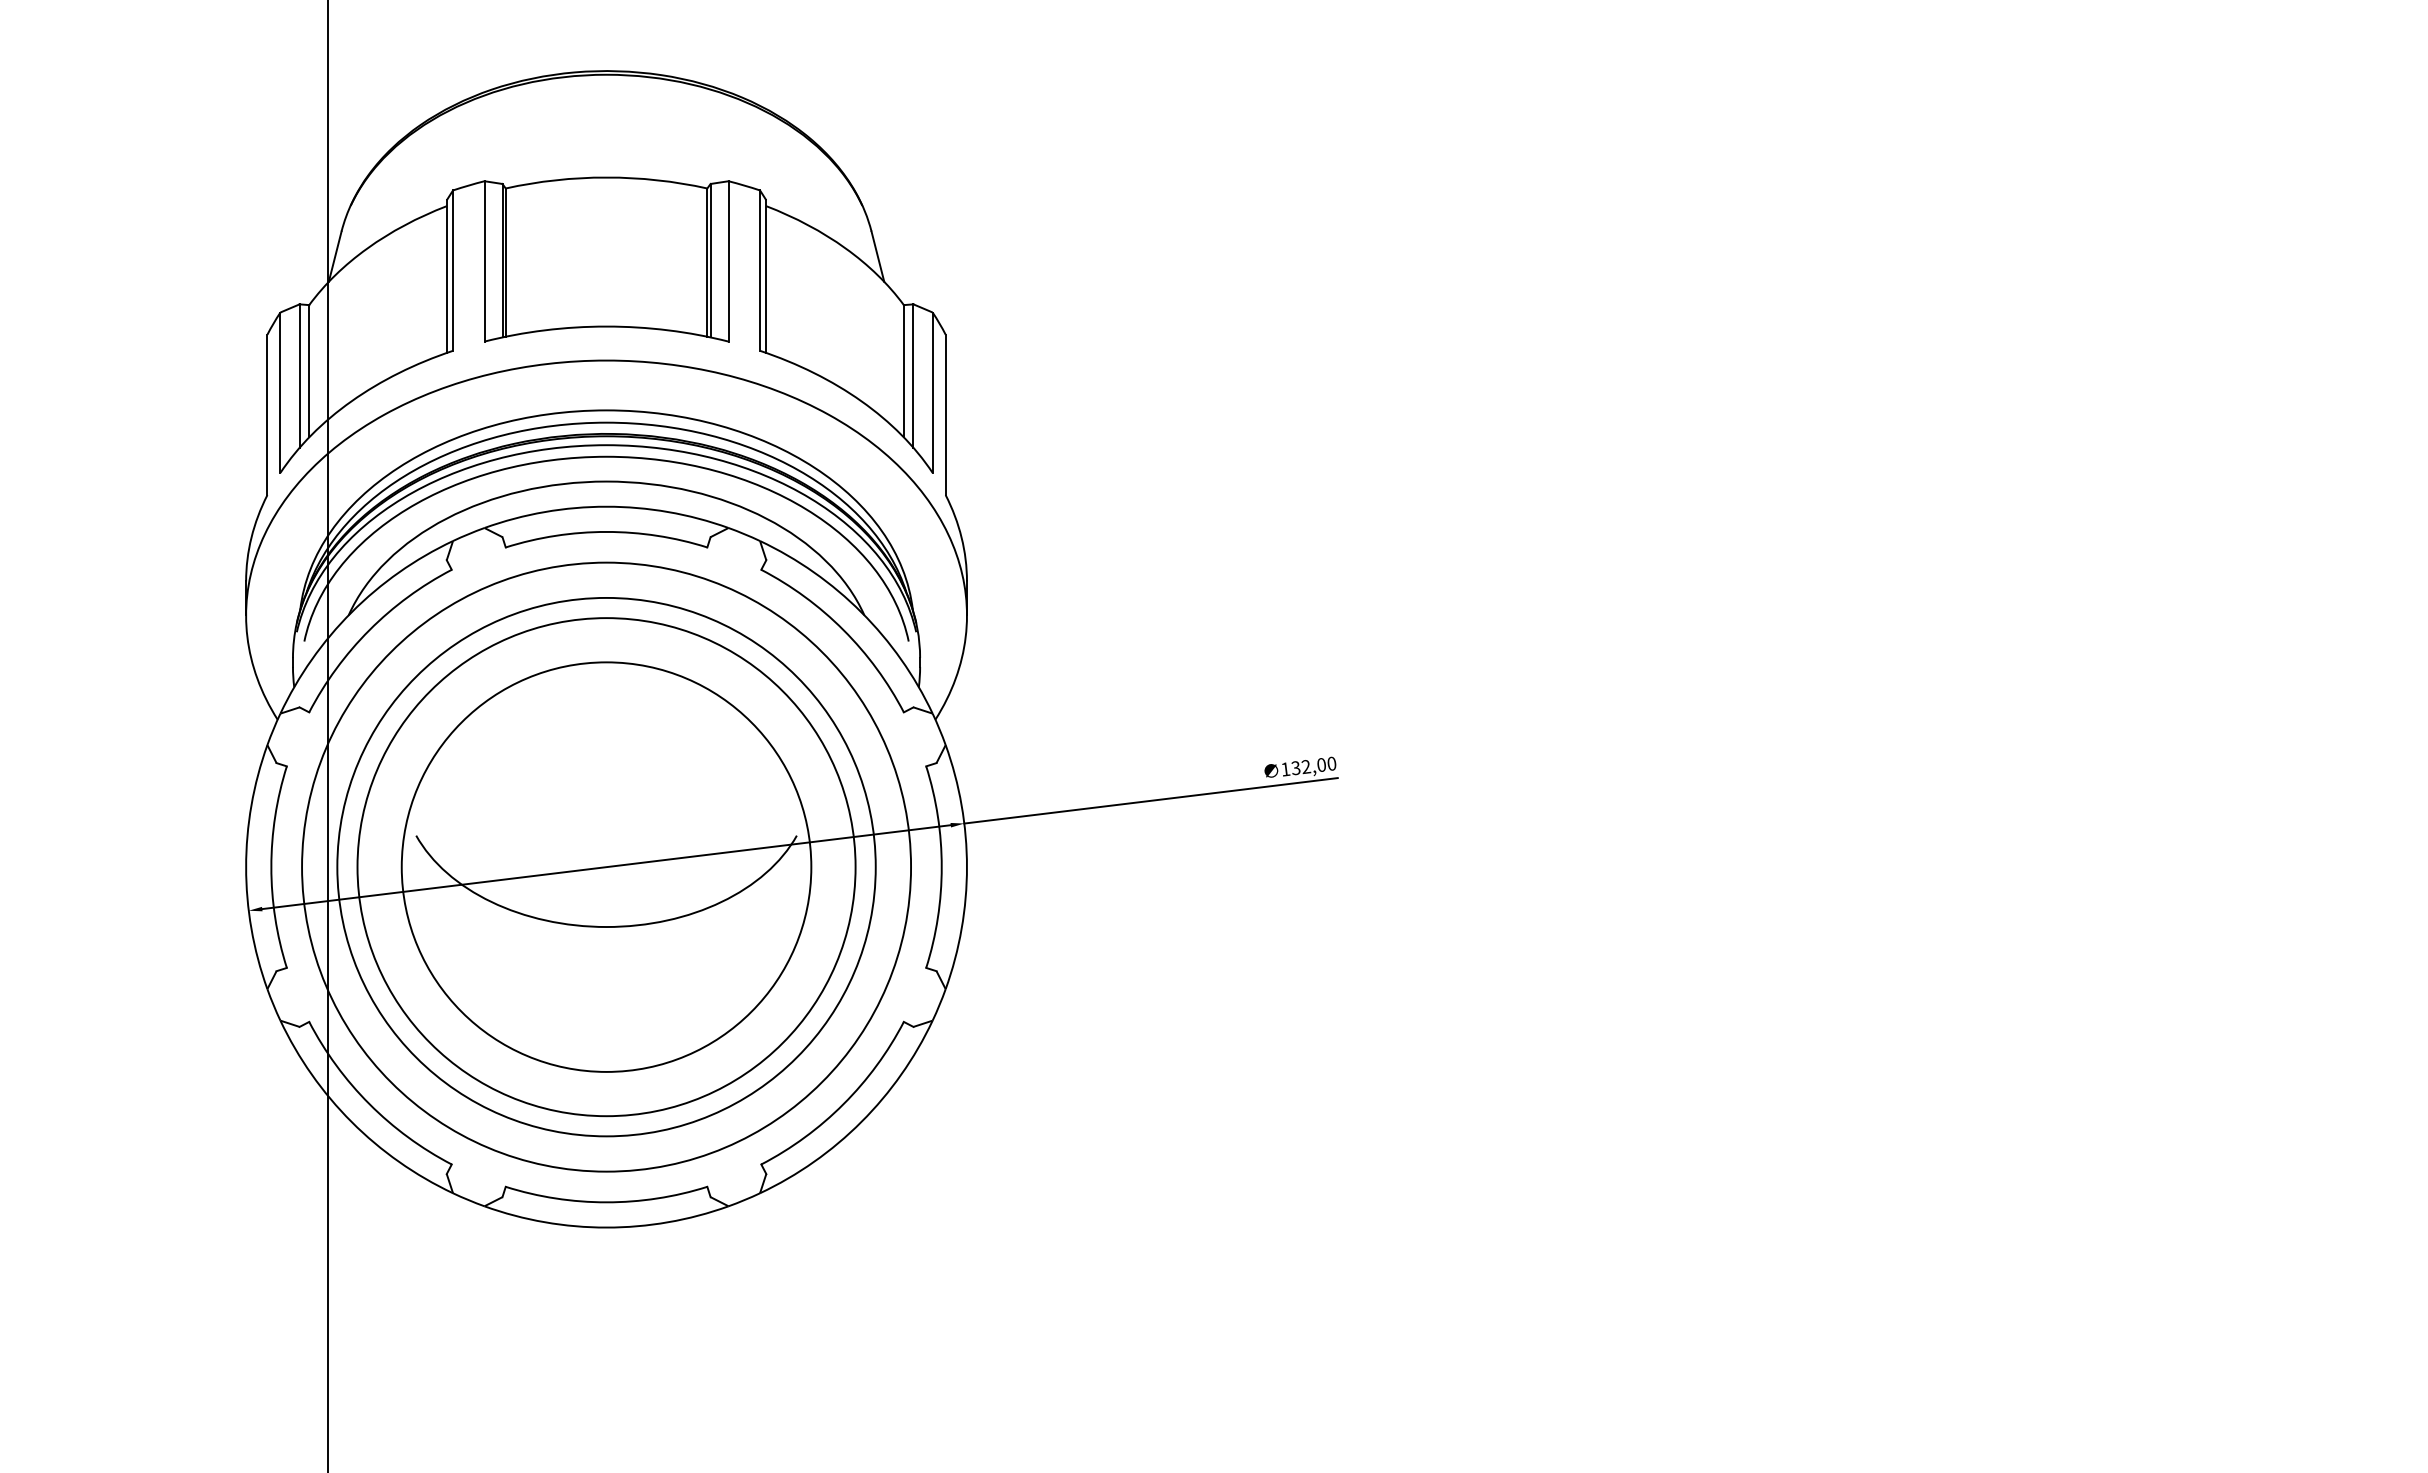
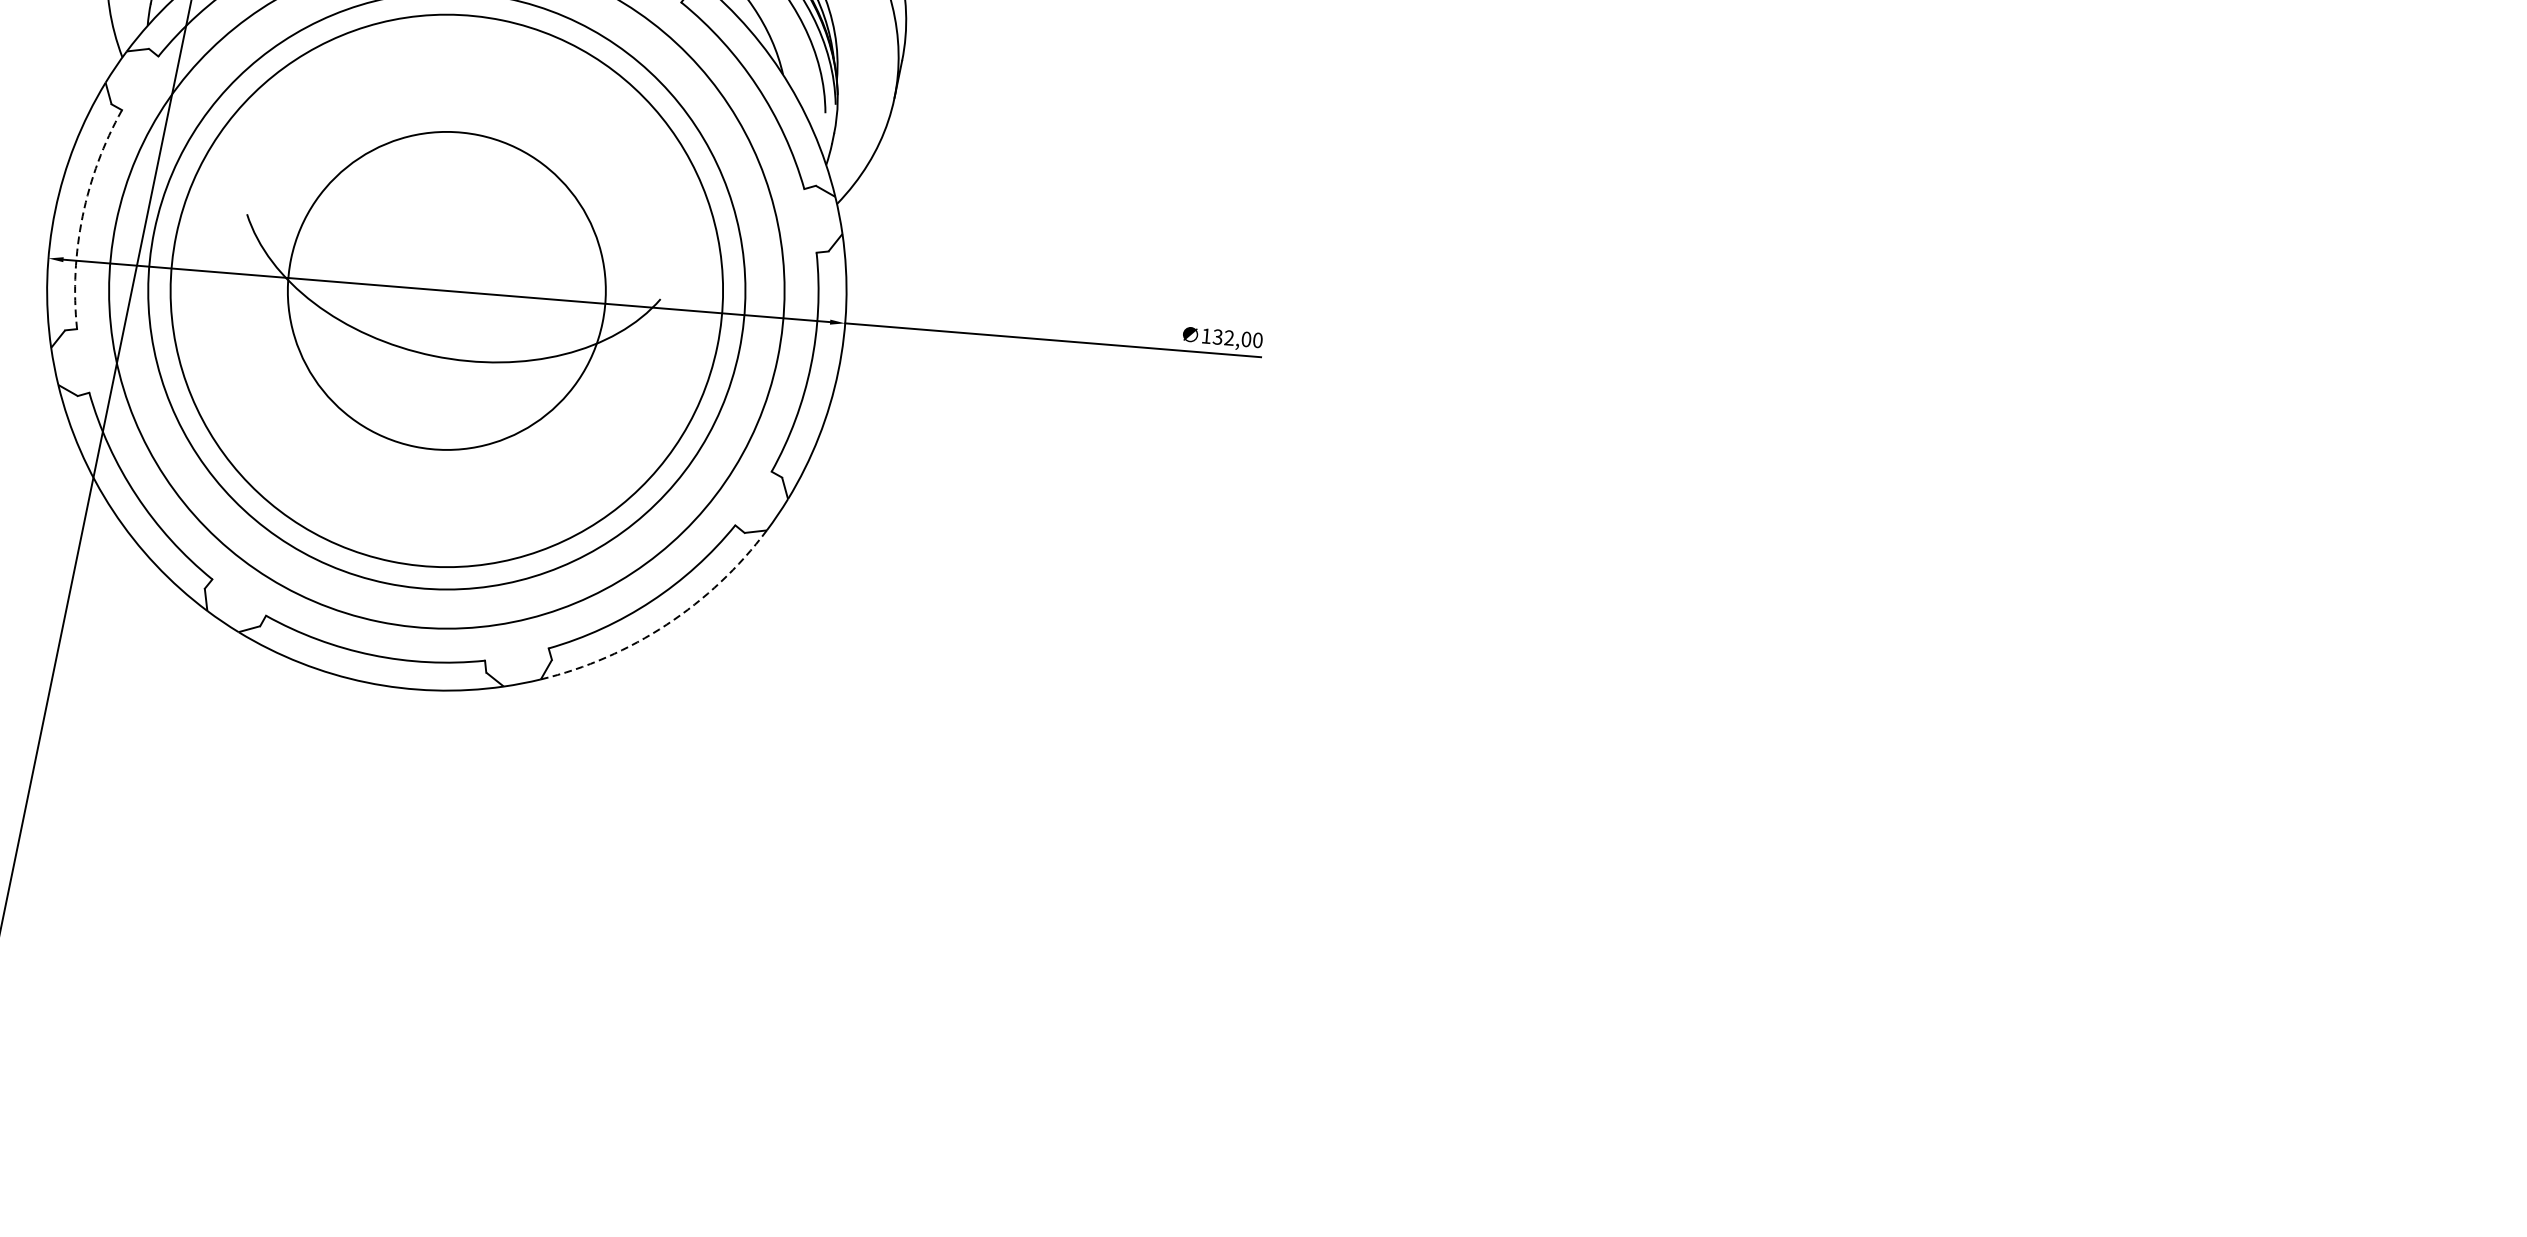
circle: (606, 866) -> (446, 290), size x0.7
arc: (271, 867) -> (82, 216), solid -> dashed
arc: (861, 1122) -> (666, 625), solid -> dashed

